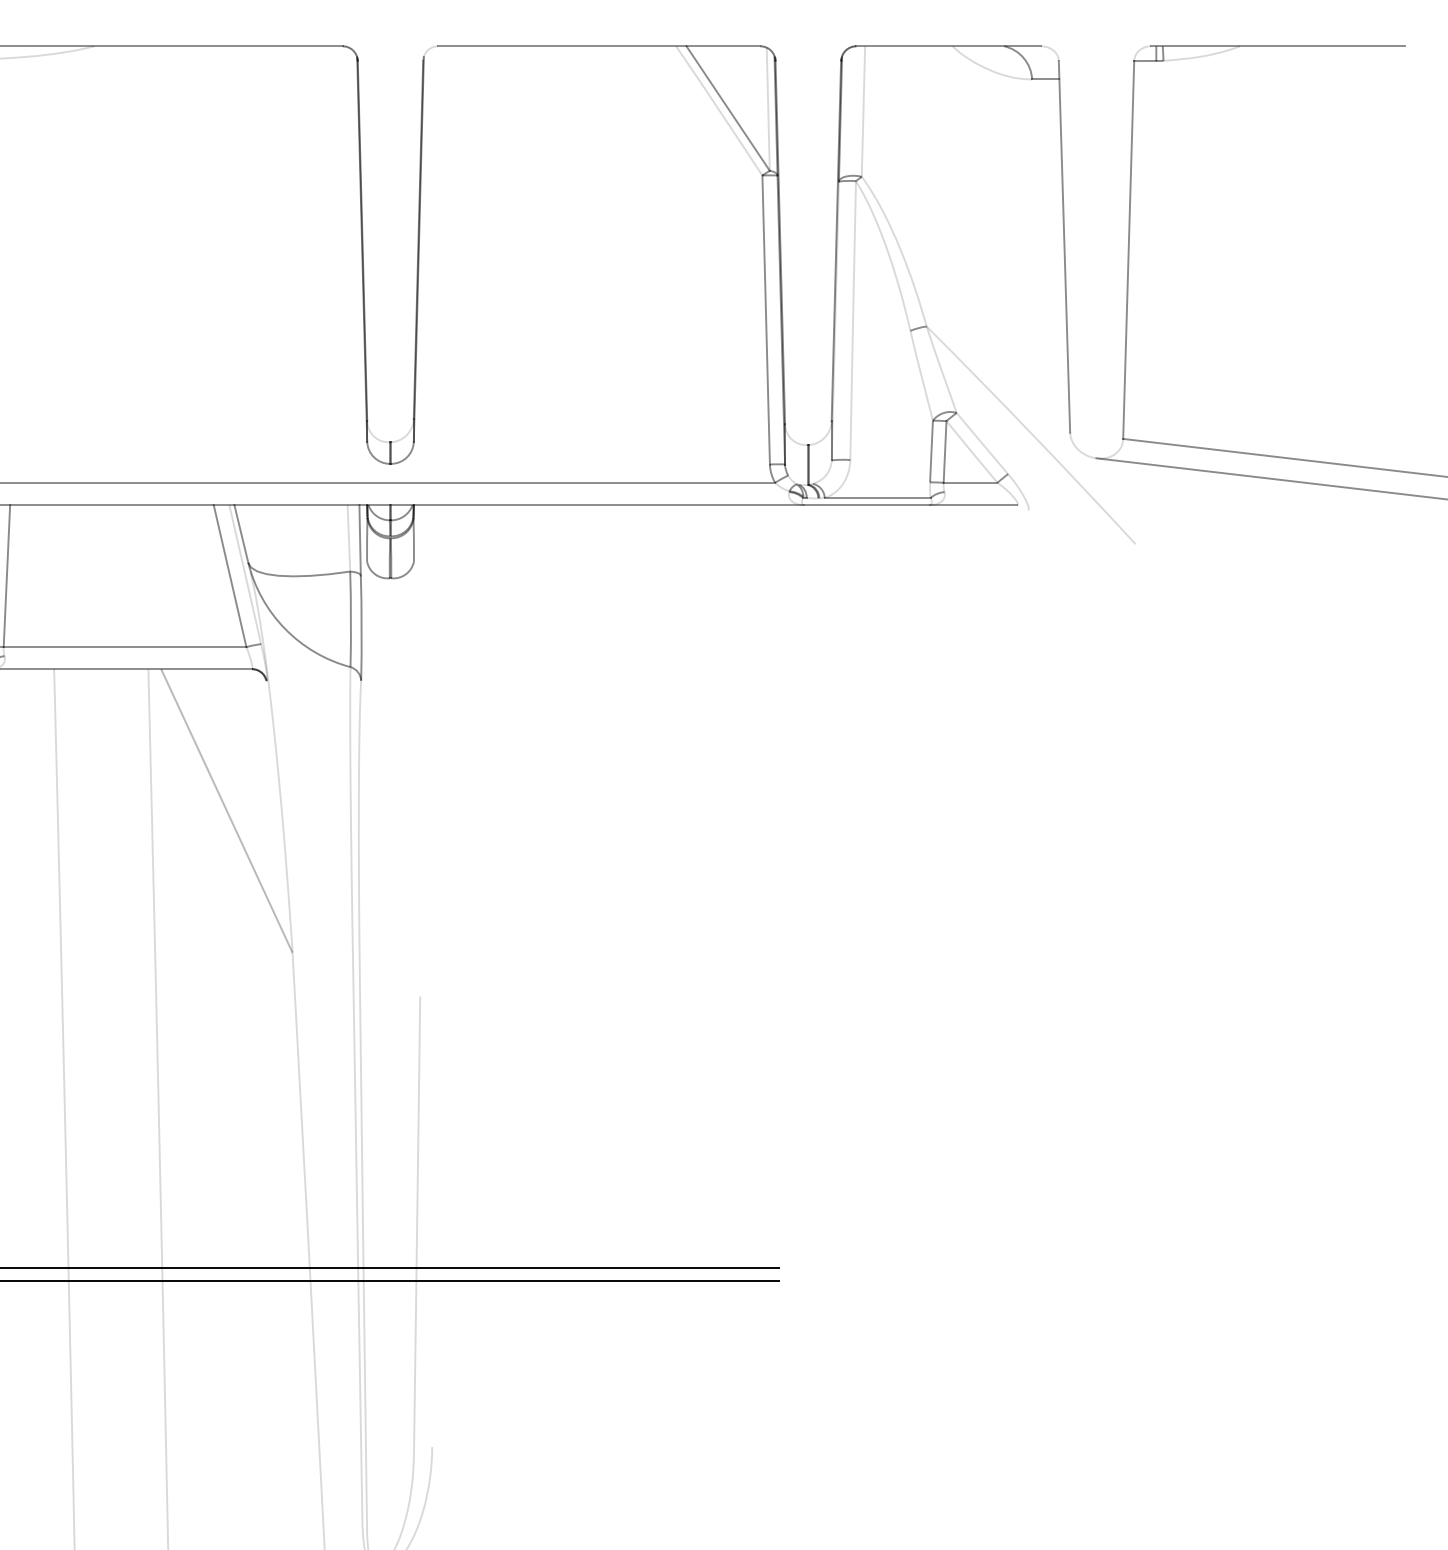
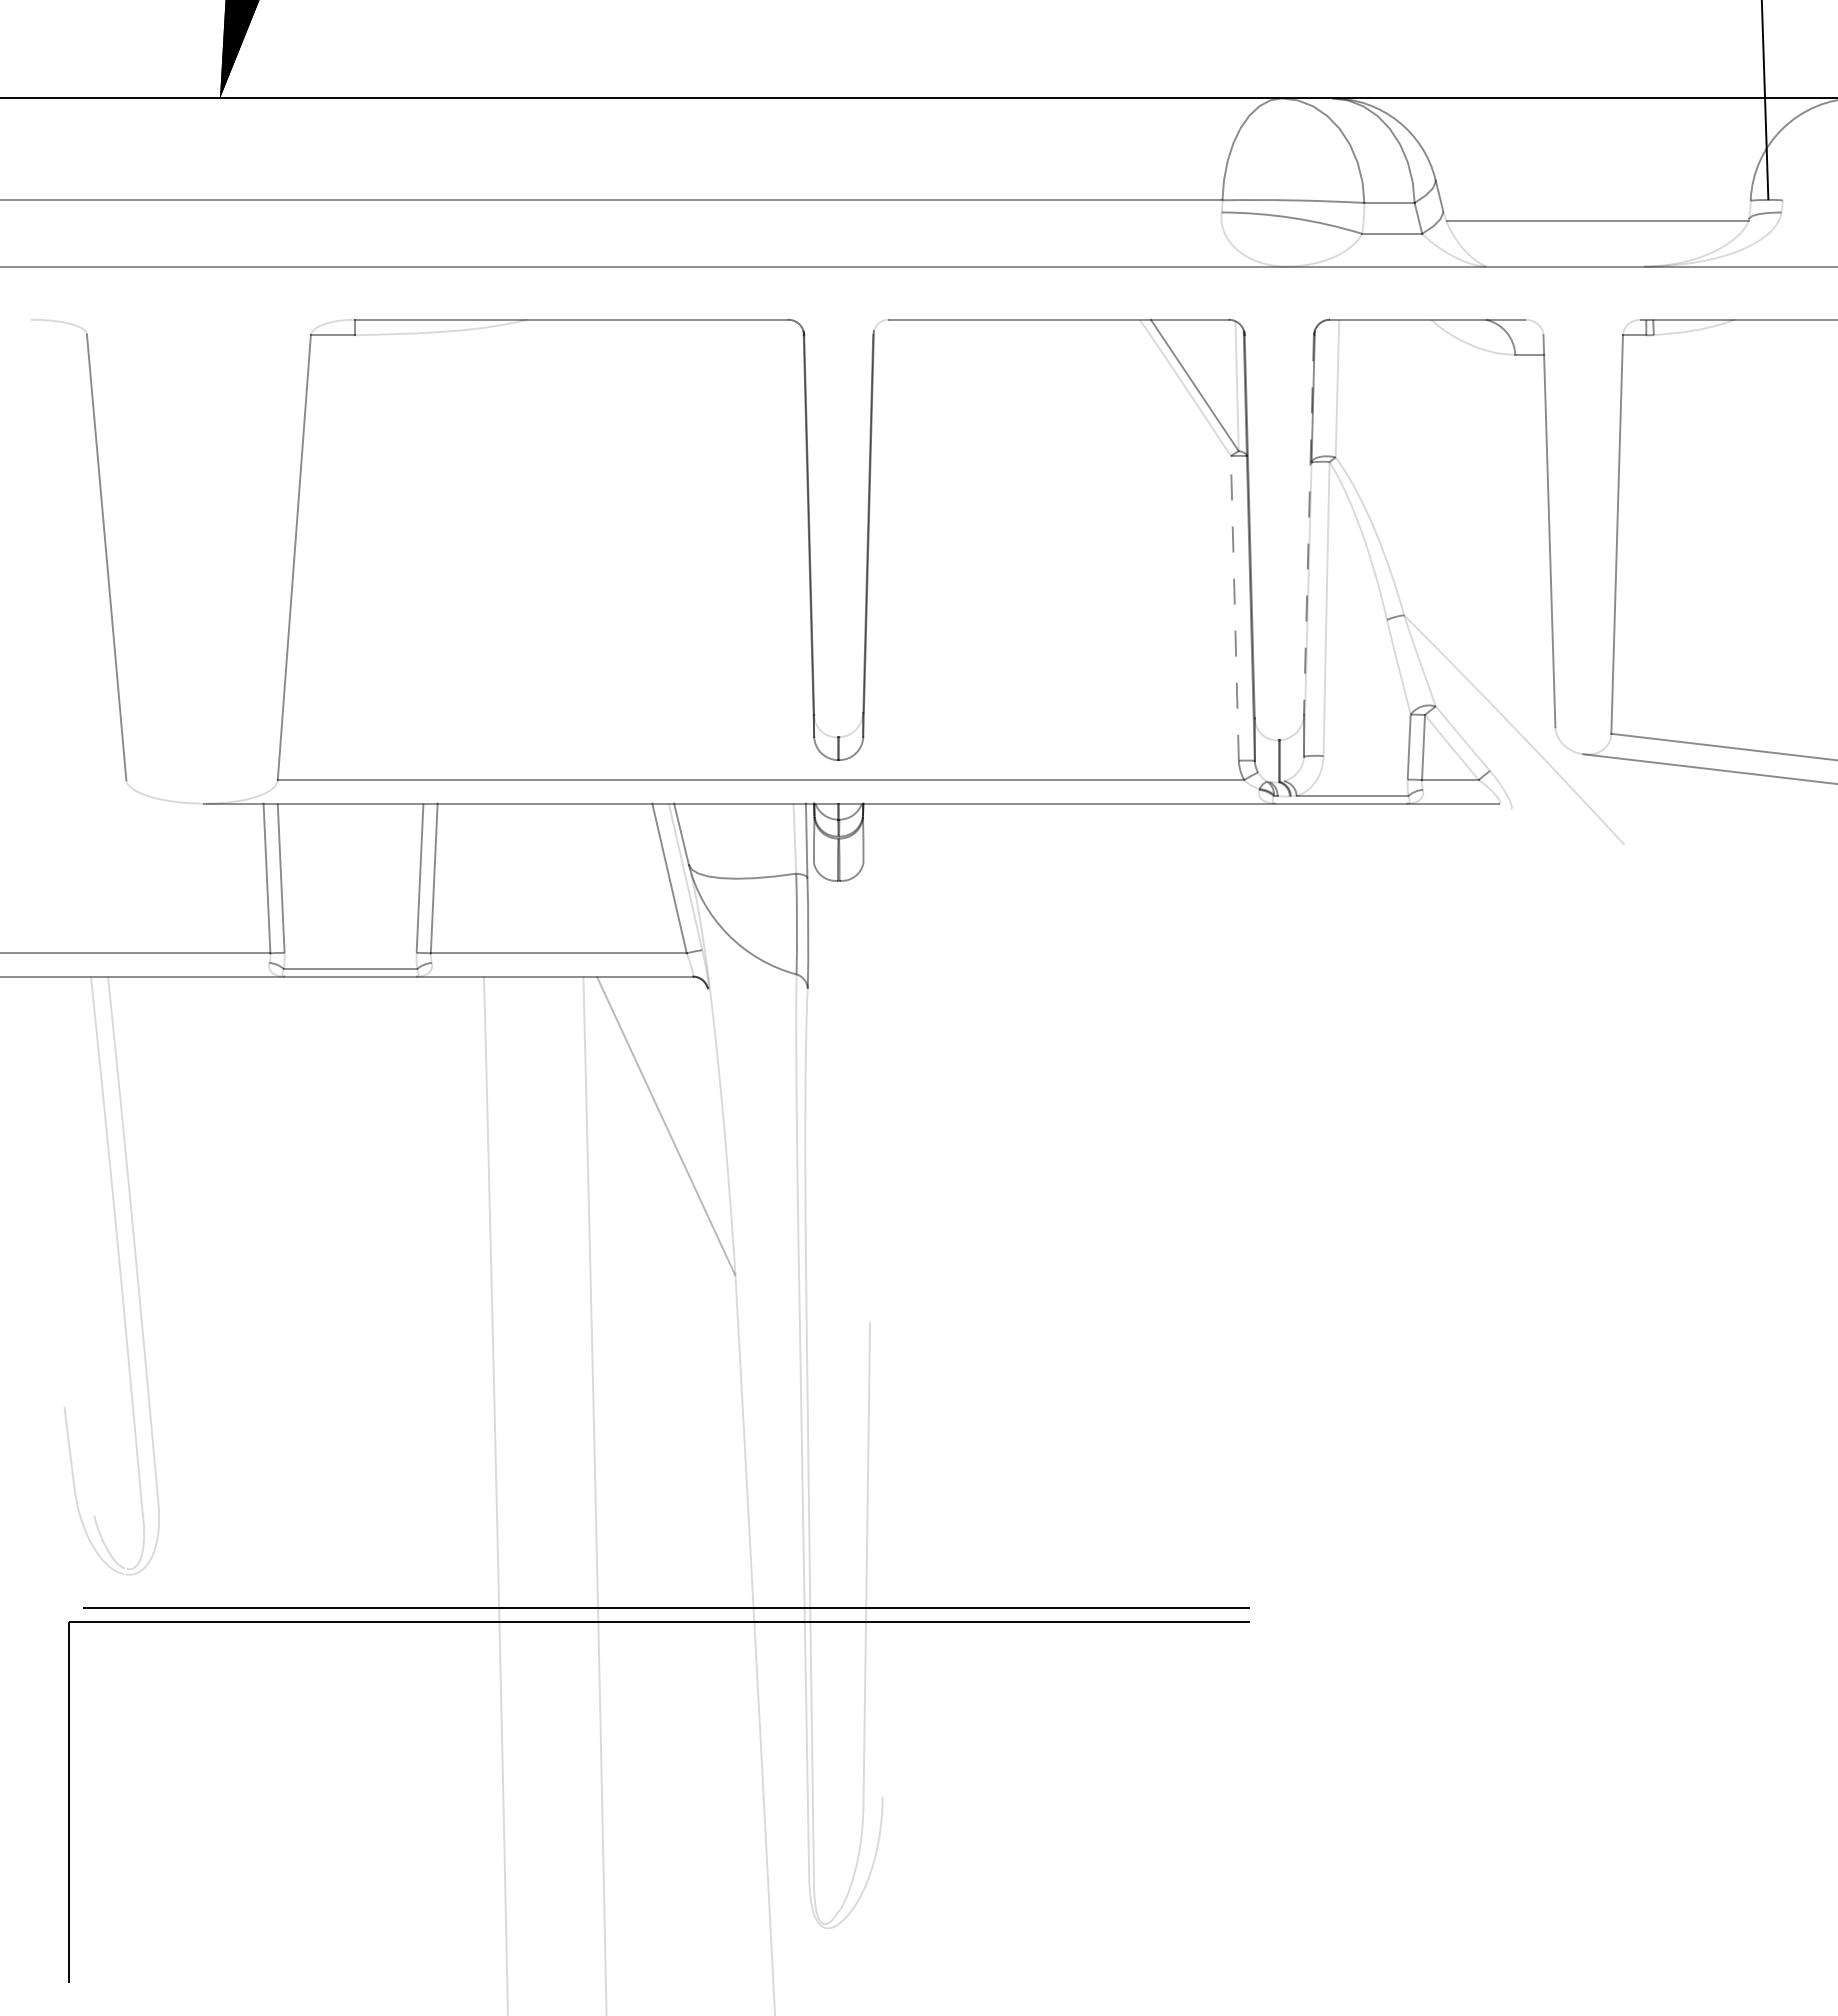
line: (835, 241) -> (1308, 525), solid -> dashed
line: (765, 319) -> (1234, 607), solid -> dashed

